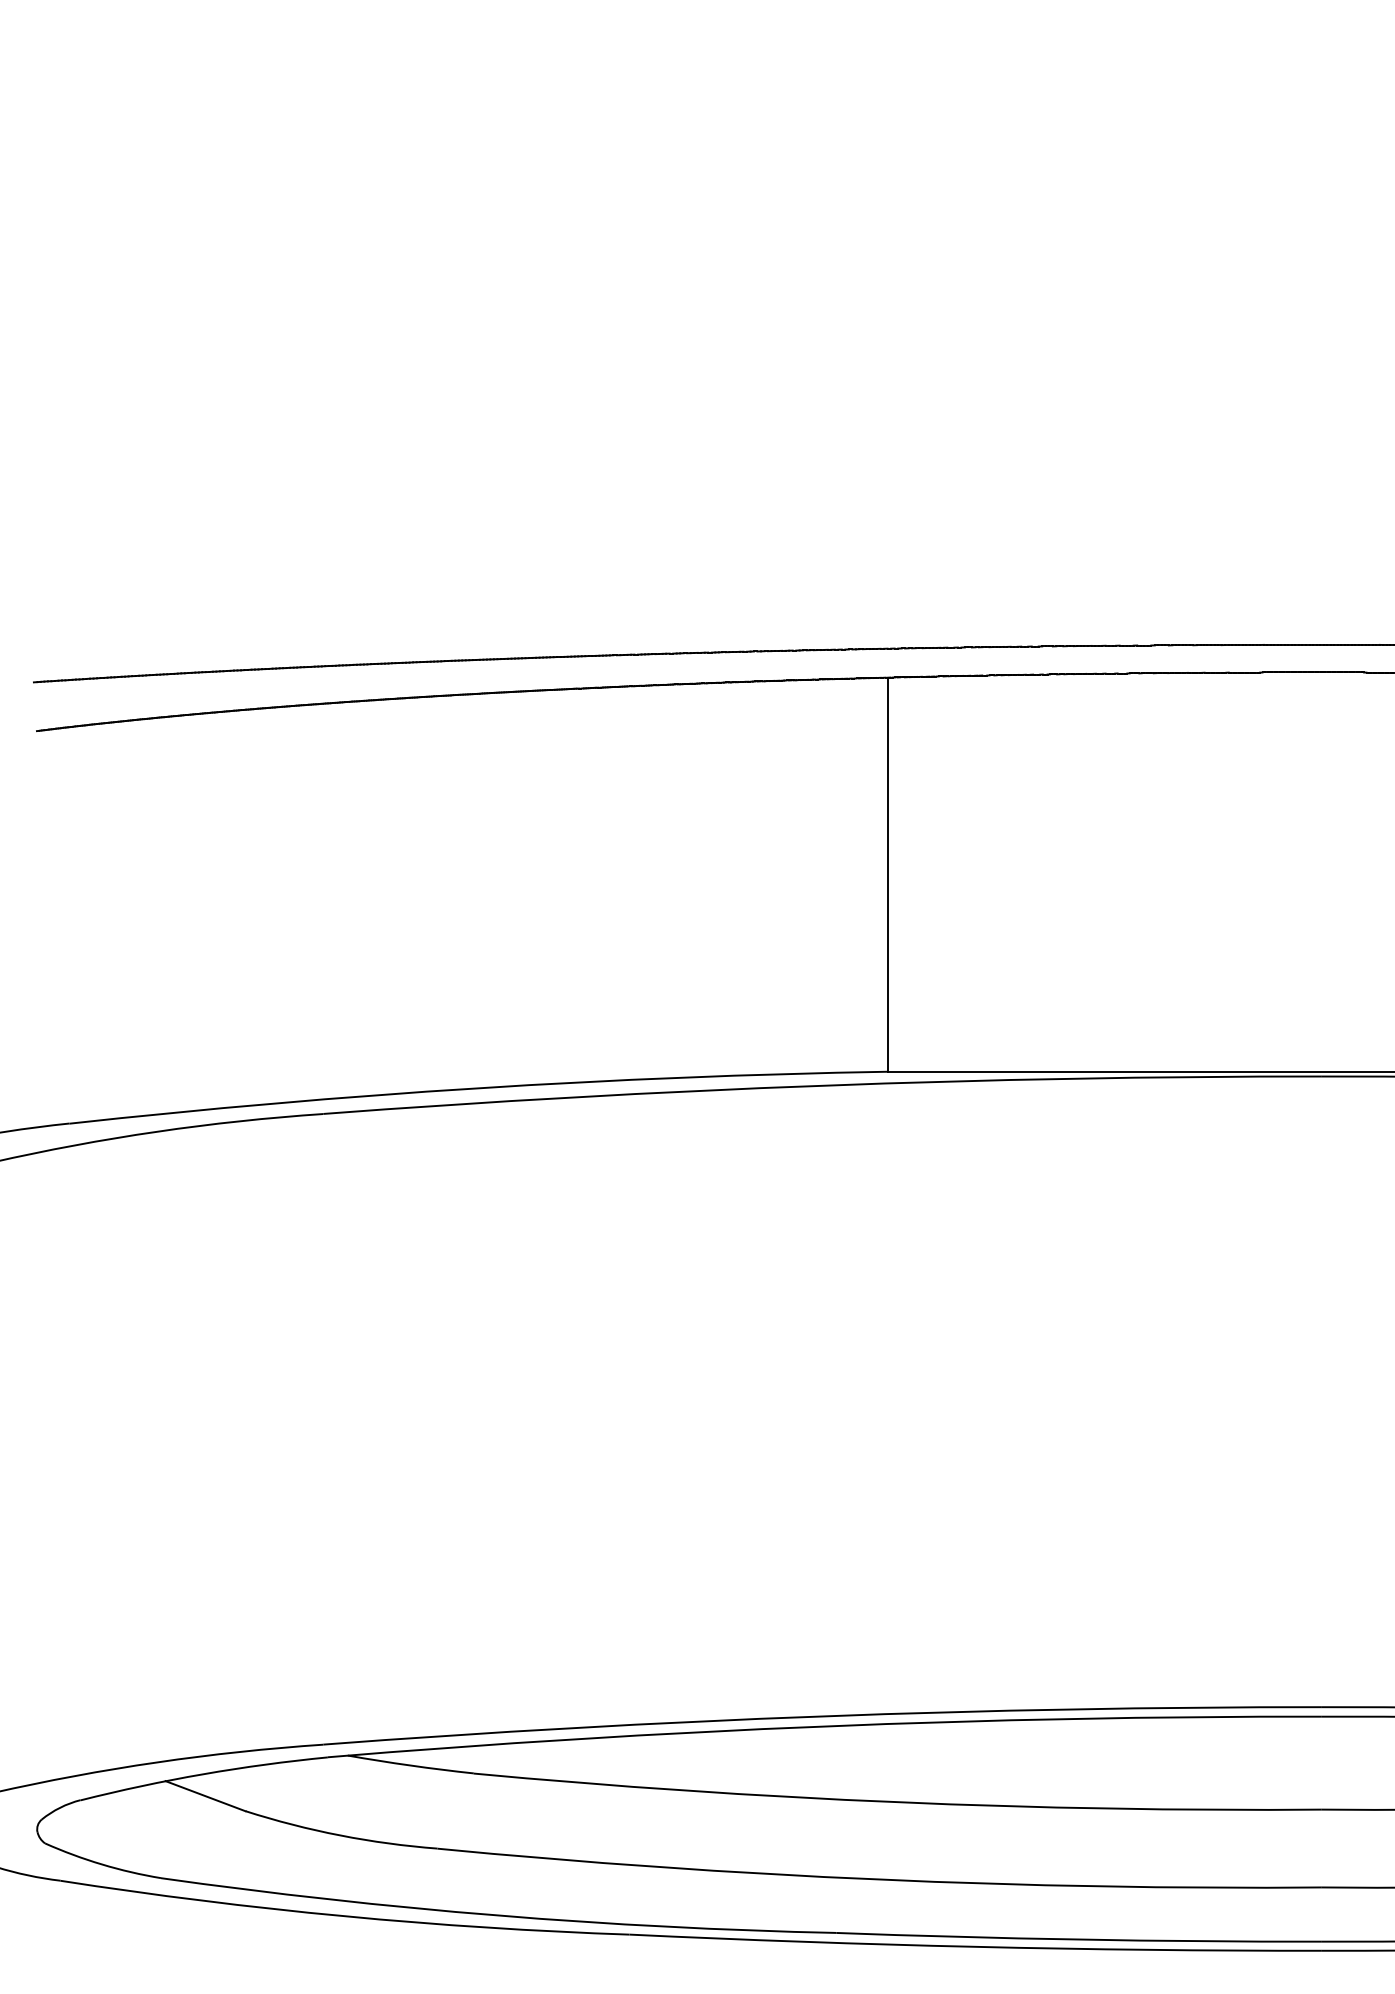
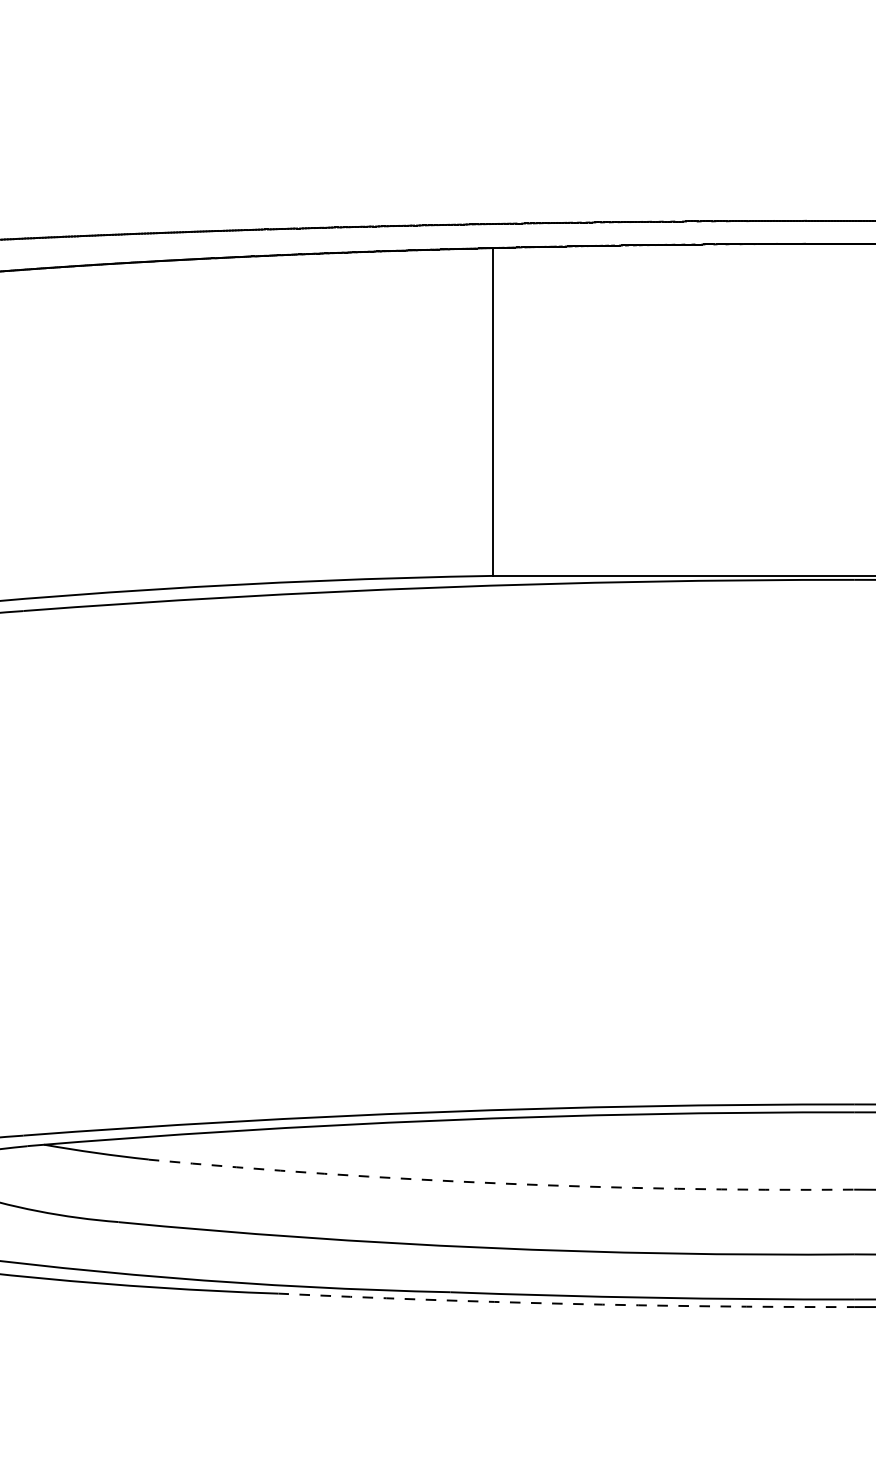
arc: (897, 1802) -> (501, 1183), solid -> dashed
arc: (975, 1946) -> (566, 1303), solid -> dashed

